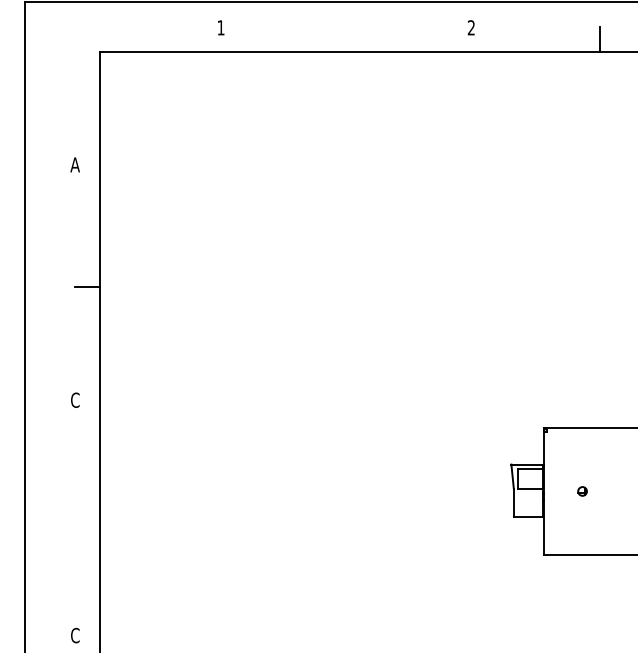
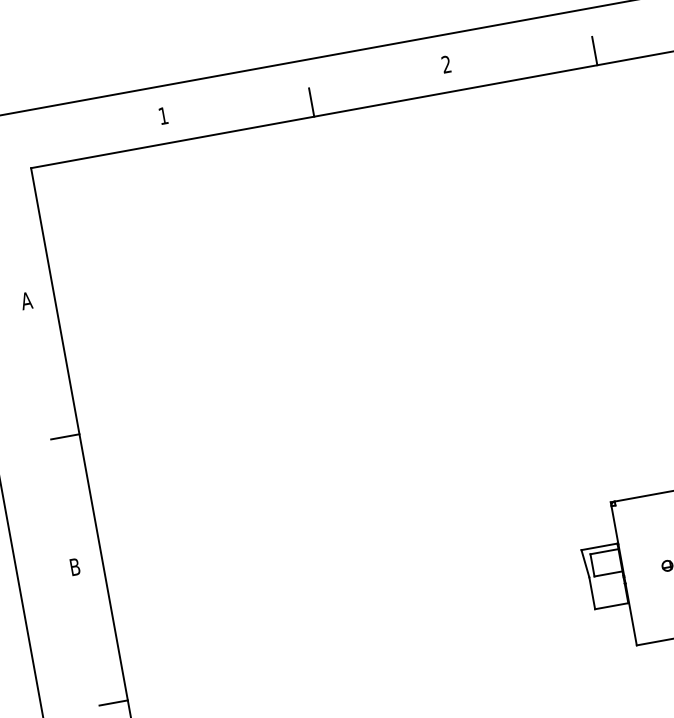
line: (350, 38) -> (311, 101), added
text: (75, 399) -> (75, 566), C -> B
line: (86, 522) -> (112, 702), added

